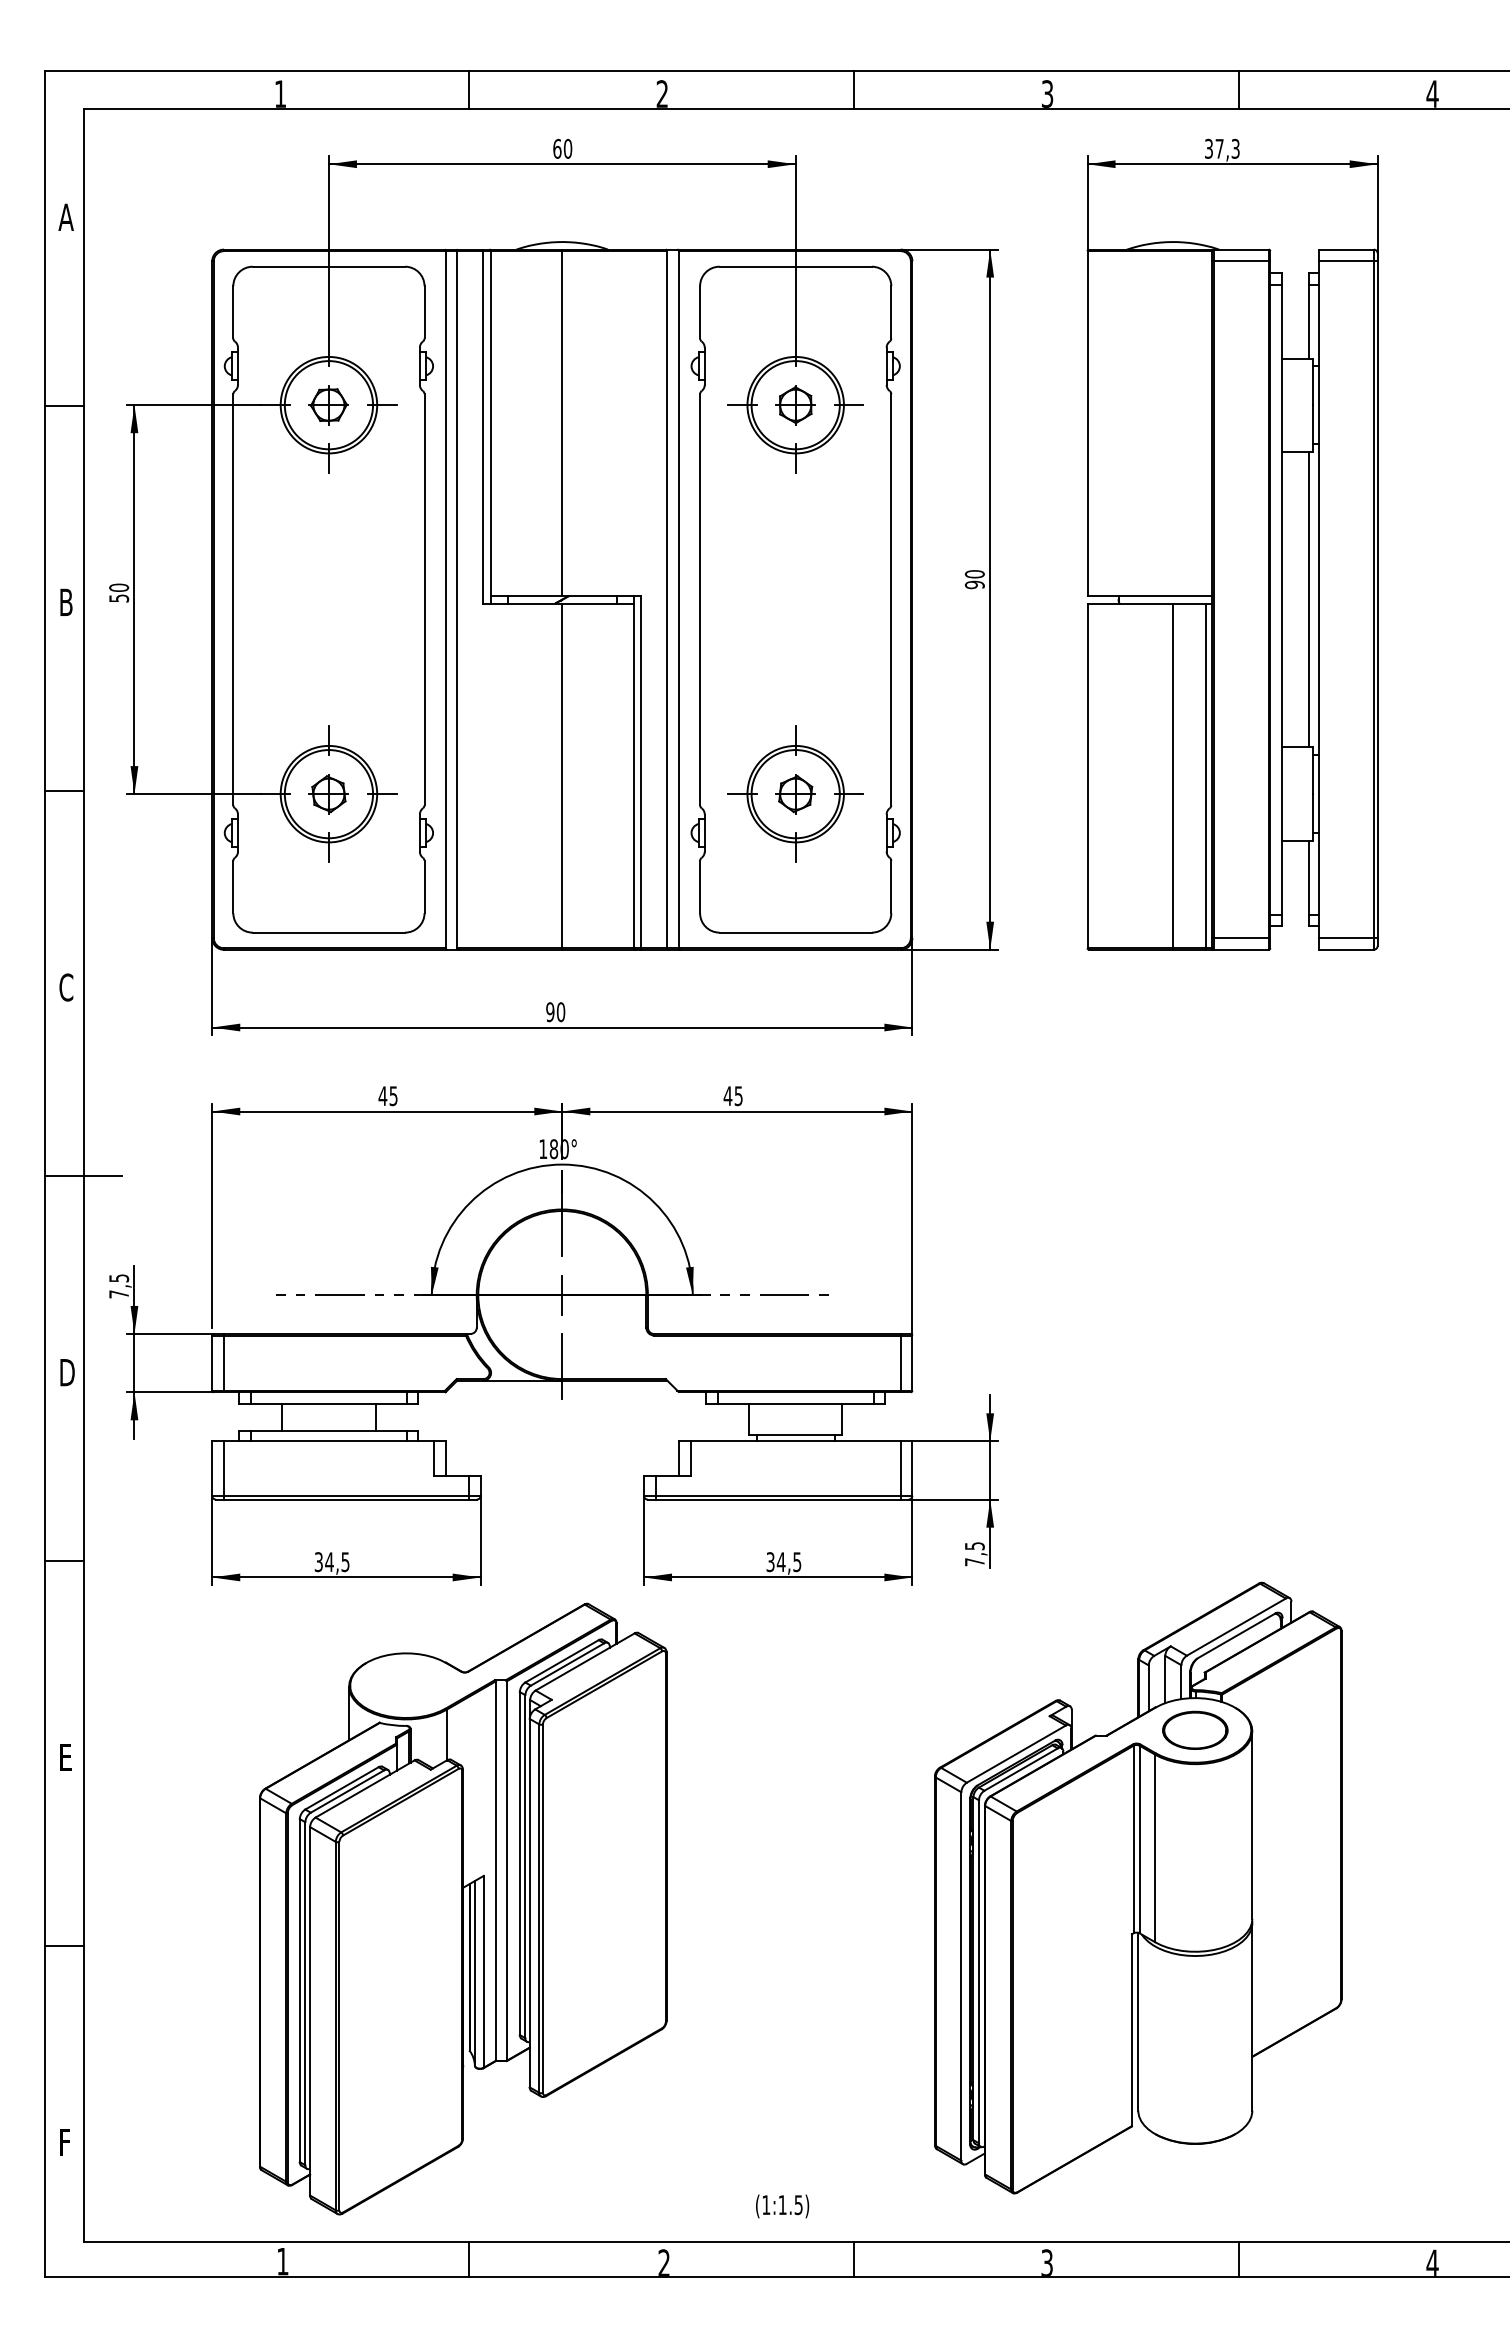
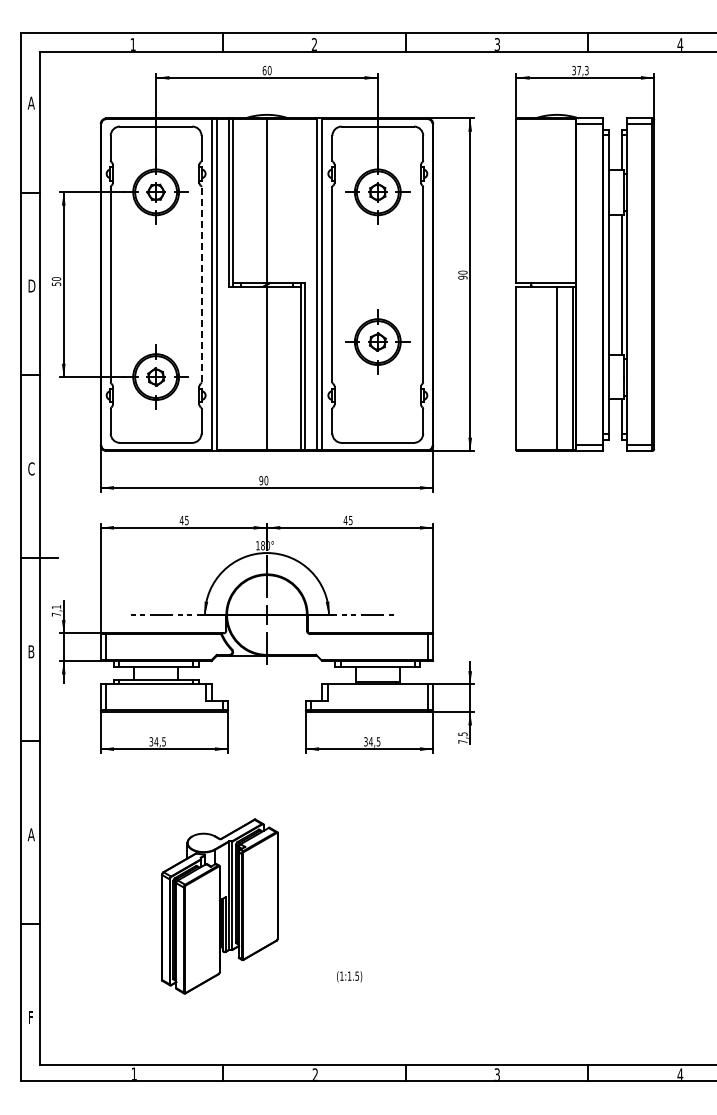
line: (424, 599) -> (201, 284), solid -> dashed
text: (68, 603) -> (32, 286), B -> D
part: (795, 792) -> (377, 341), moved
text: (119, 1277) -> (56, 606), 7,5 -> 7,1
text: (68, 1371) -> (32, 651), D -> B
text: (64, 1757) -> (30, 834), E -> A
part: (1138, 1887) -> (540, 896), removed
part: (462, 1908) -> (219, 906), size x0.6
text: (782, 2205) -> (349, 976), moved

